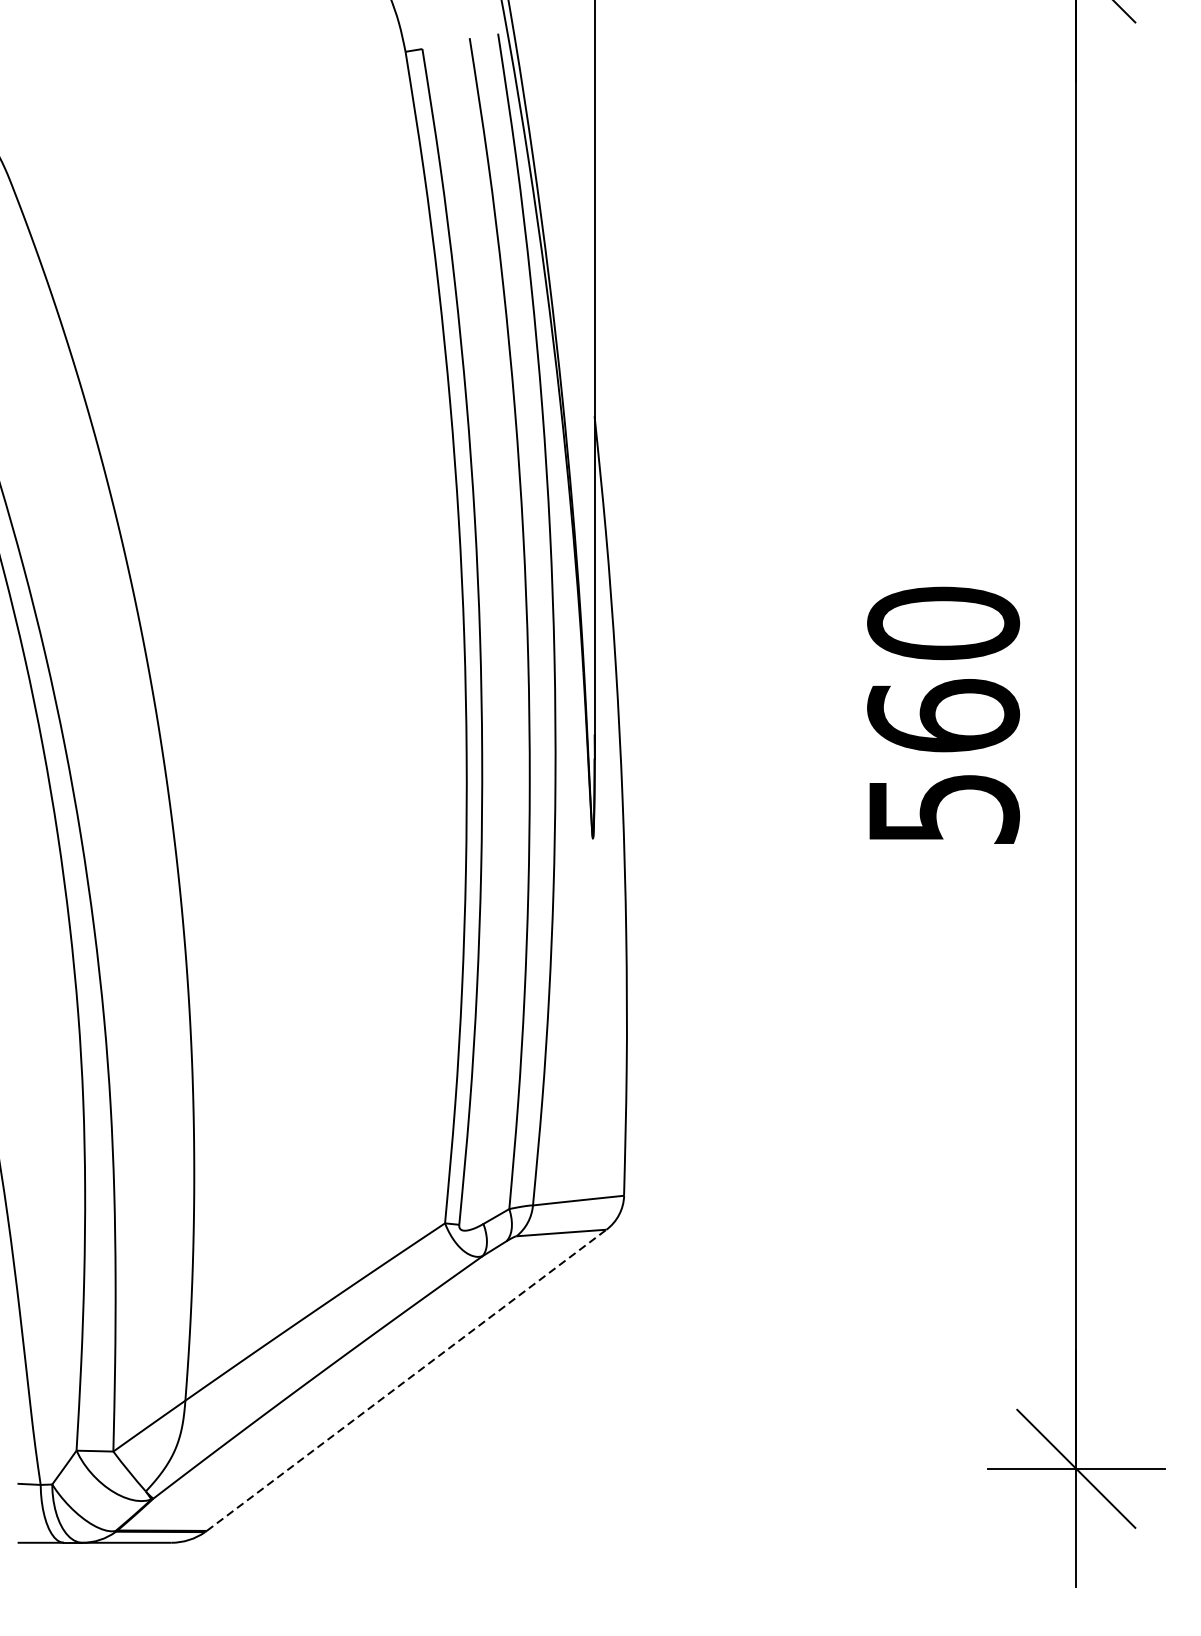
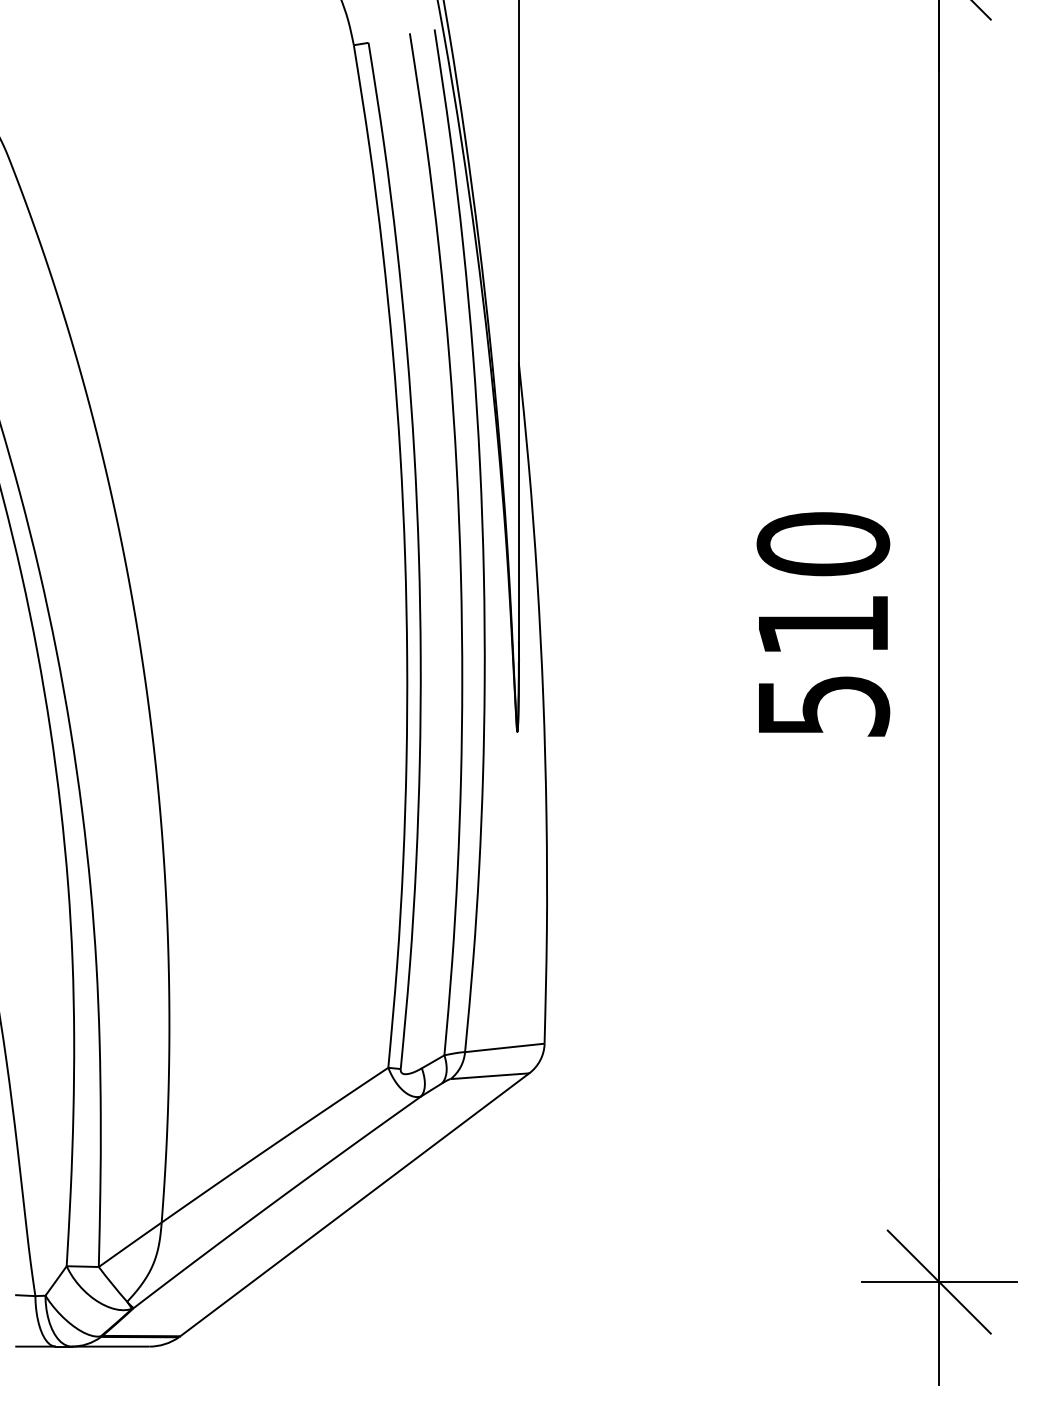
text: (943, 715) -> (823, 624), 560 -> 510
line: (407, 1379) -> (355, 1204), dashed -> solid

